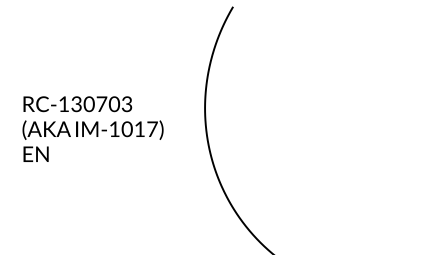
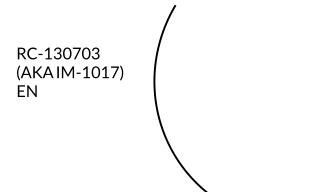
text: (93, 128) -> (70, 71), moved

